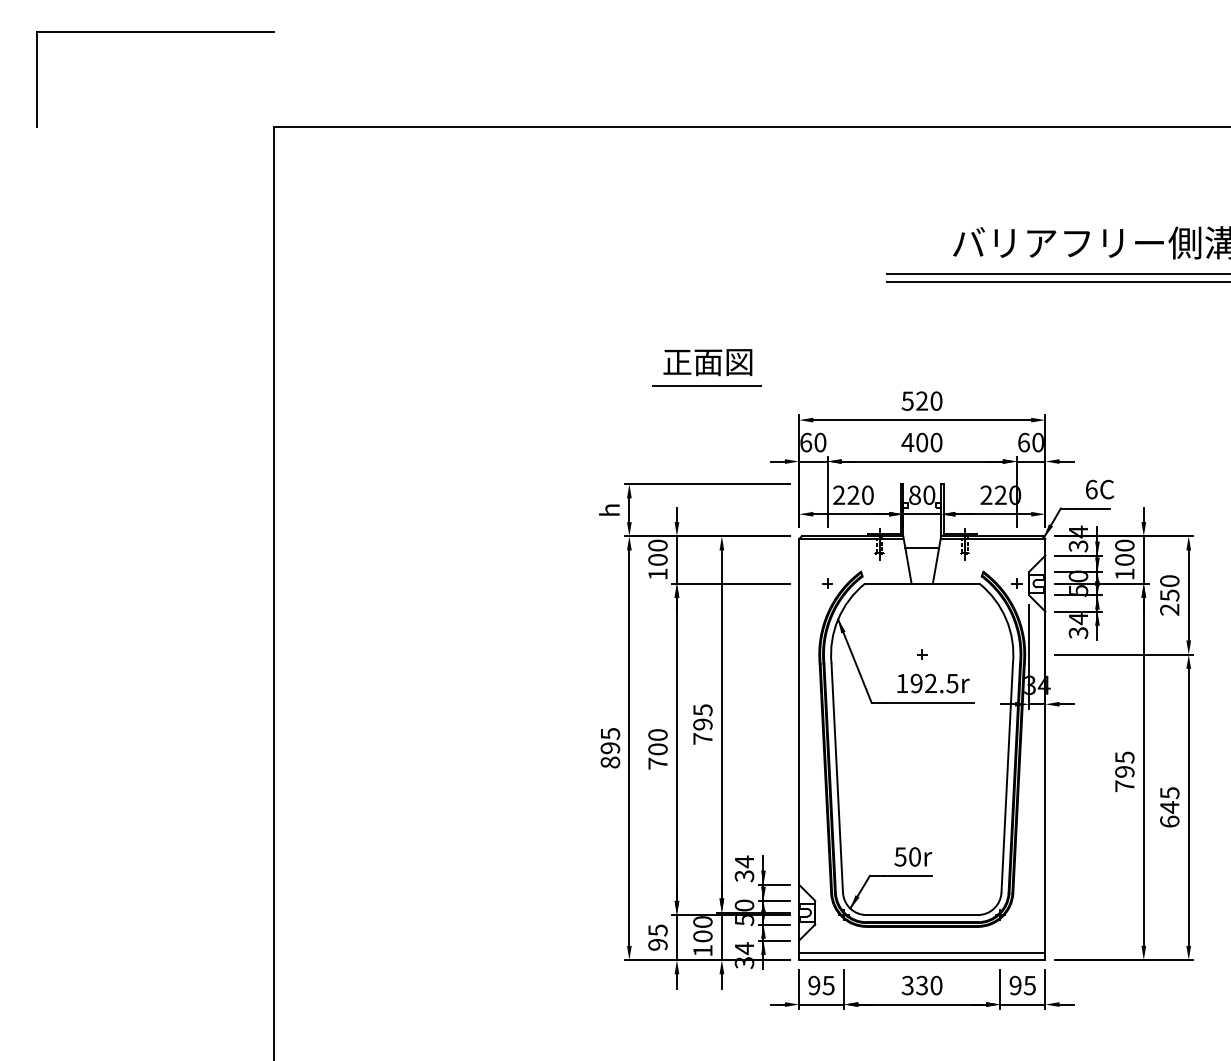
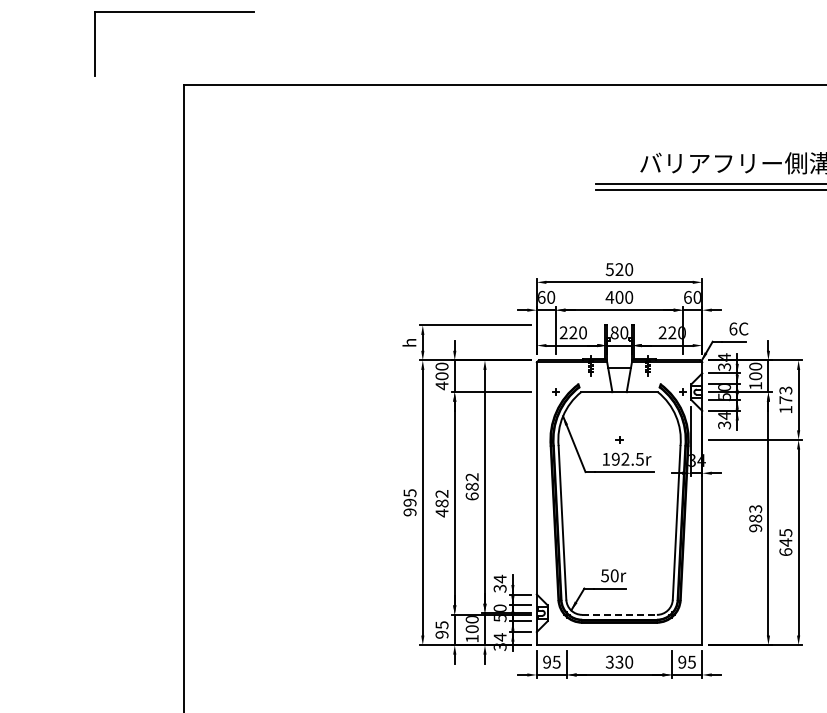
part: (155, 31) -> (174, 12), moved
part: (706, 366) -> (474, 246), removed
text: (657, 573) -> (441, 385), 100 -> 400
text: (1169, 594) -> (785, 399), 250 -> 173
text: (701, 724) -> (471, 486), 795 -> 682
text: (657, 749) -> (441, 503), 700 -> 482
text: (609, 762) -> (409, 512), 895 -> 995
text: (1124, 771) -> (755, 518), 795 -> 983
line: (923, 914) -> (620, 614), solid -> dashed
line: (922, 953) -> (619, 640), removed

